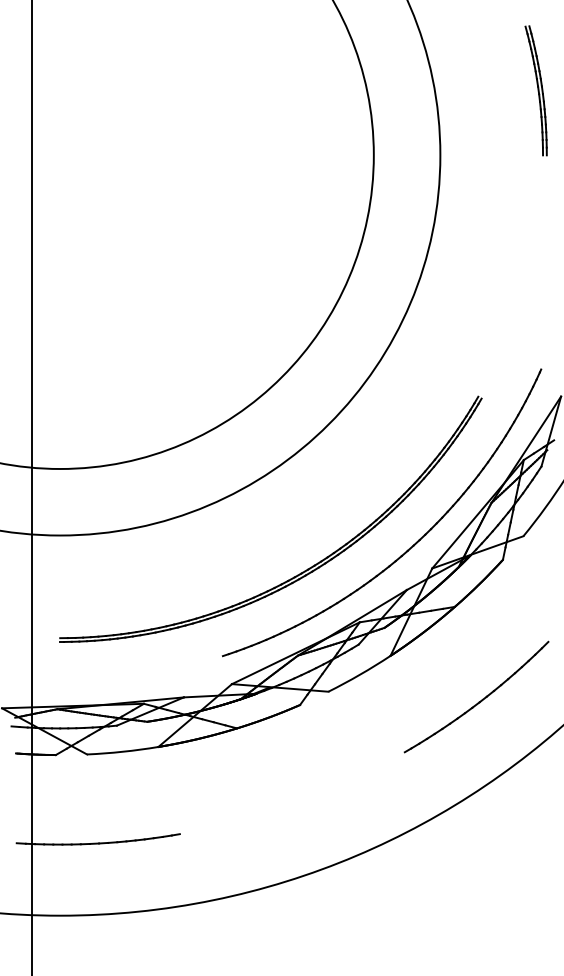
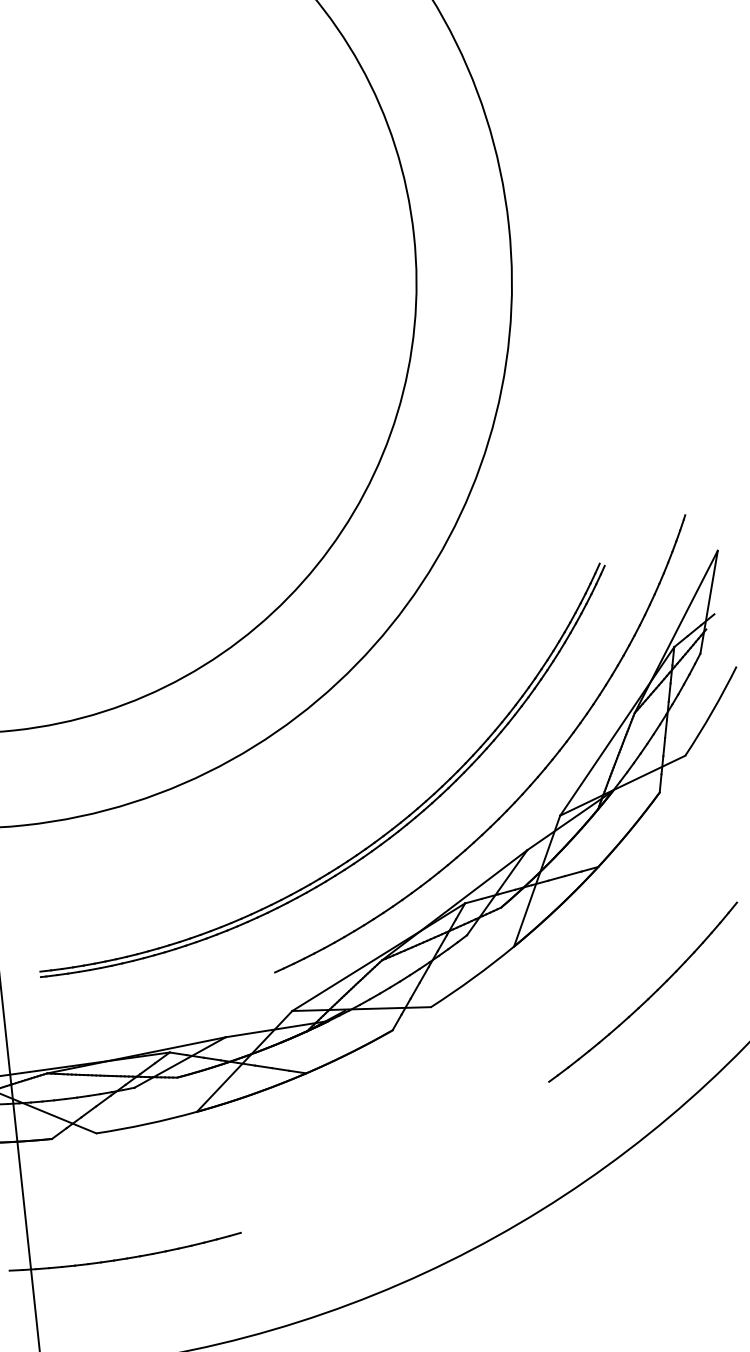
part: (535, 90) -> (634, 118), removed

